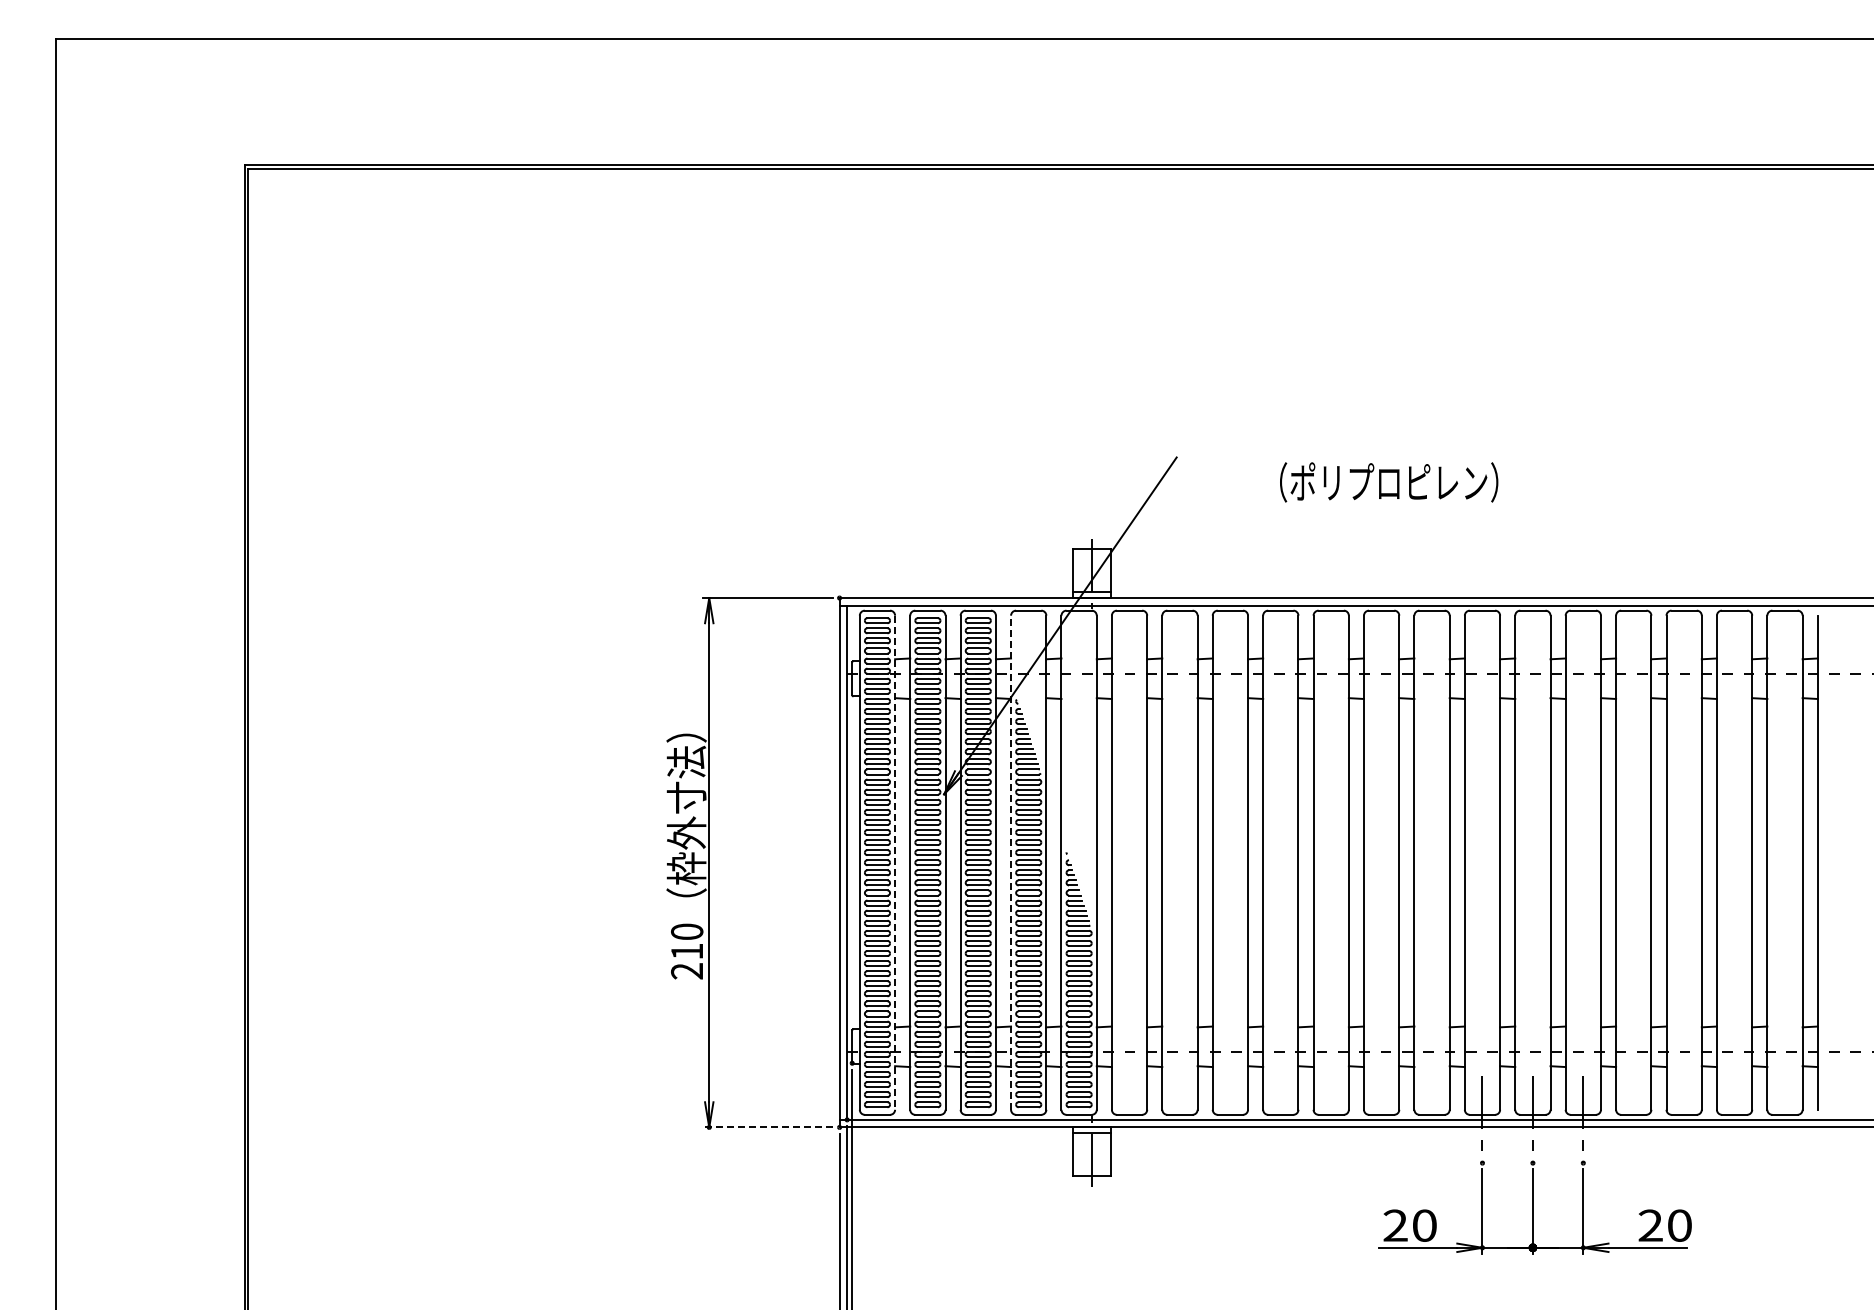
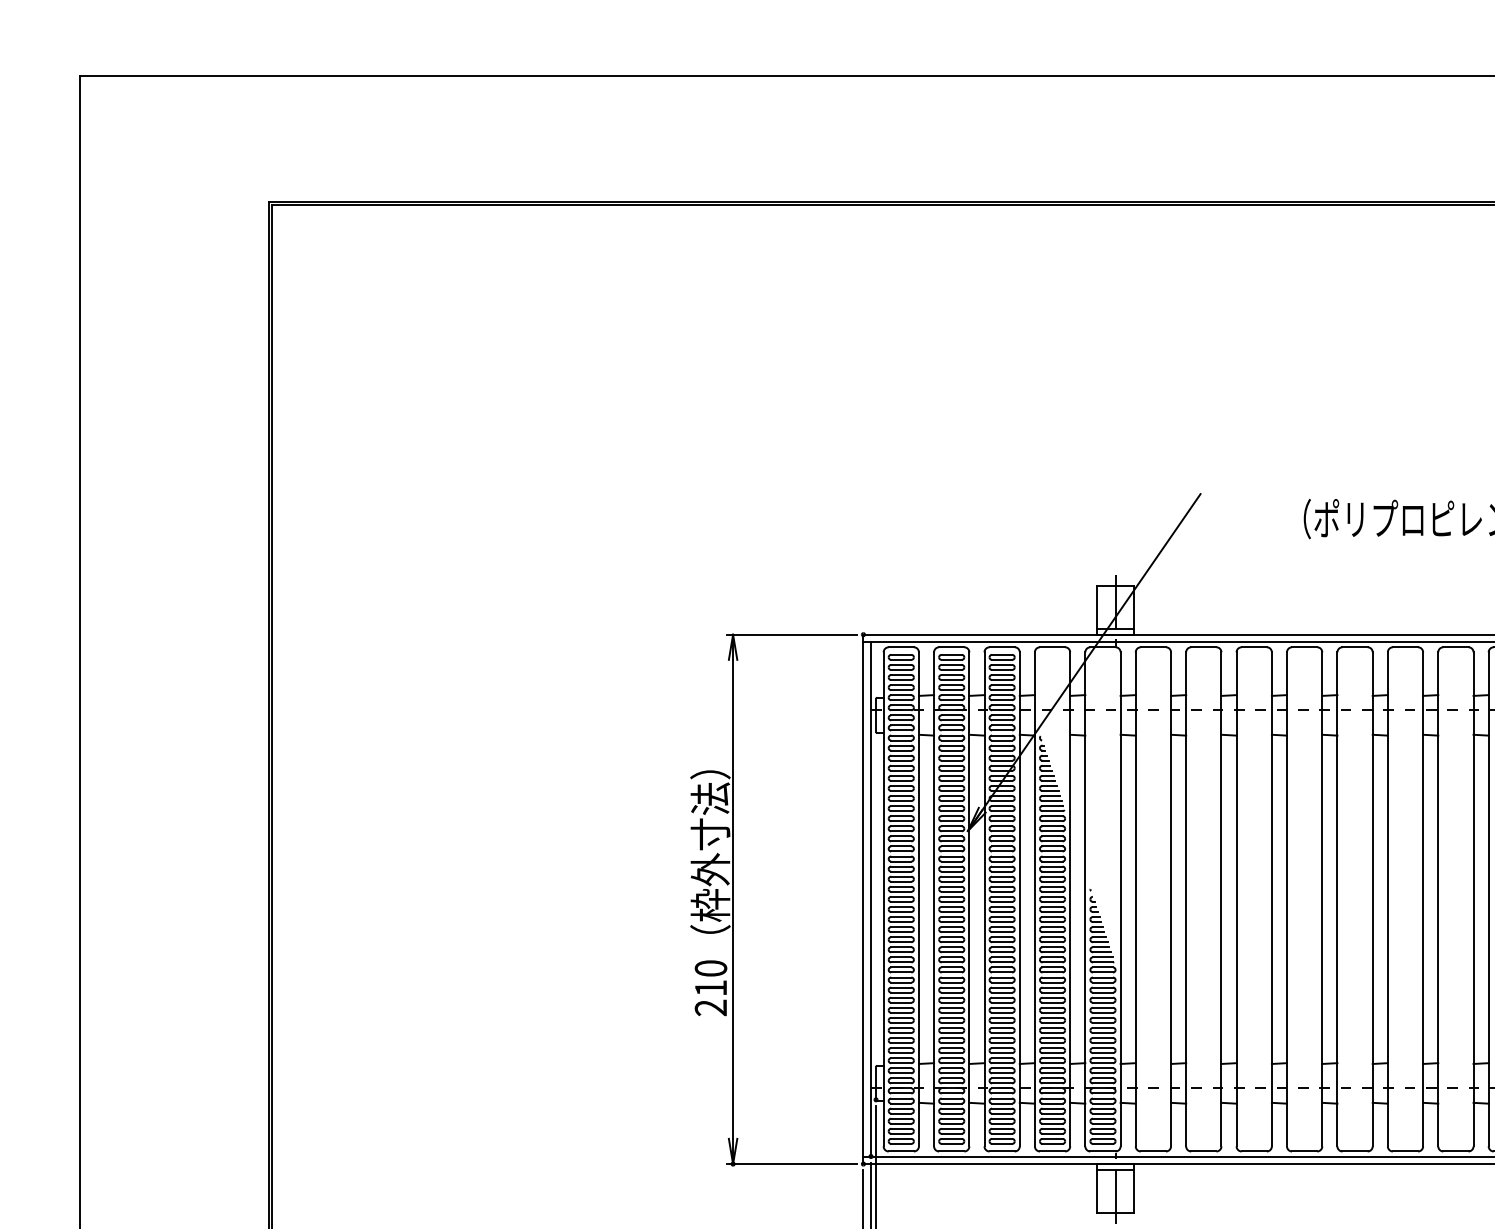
line: (1011, 862) -> (1035, 899), dashed -> solid
line: (895, 863) -> (919, 900), dashed -> solid
line: (767, 1127) -> (791, 1164), dashed -> solid

